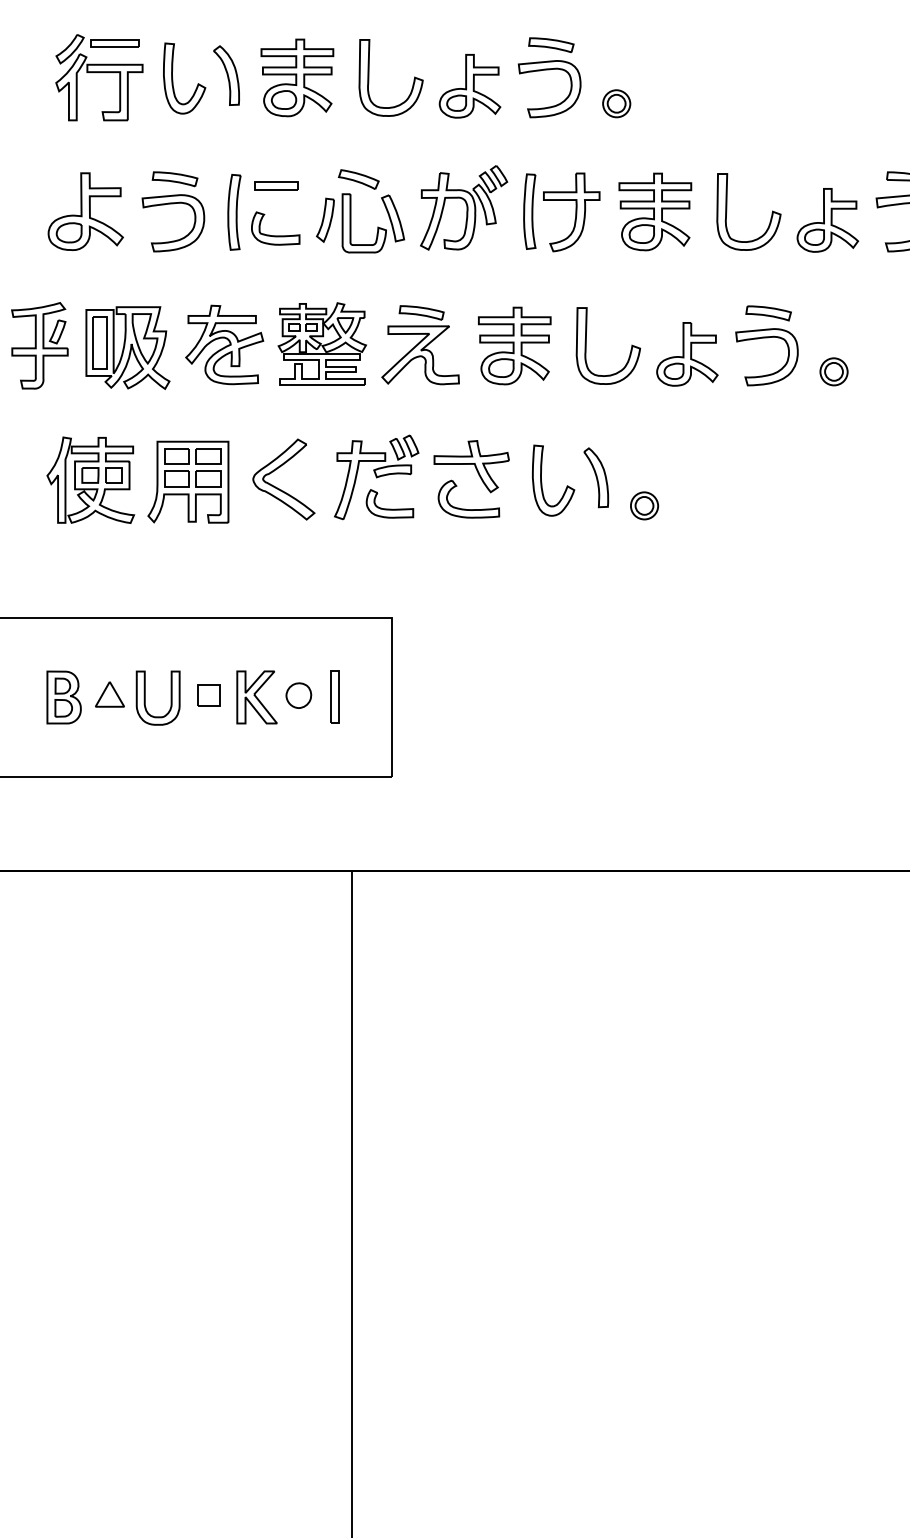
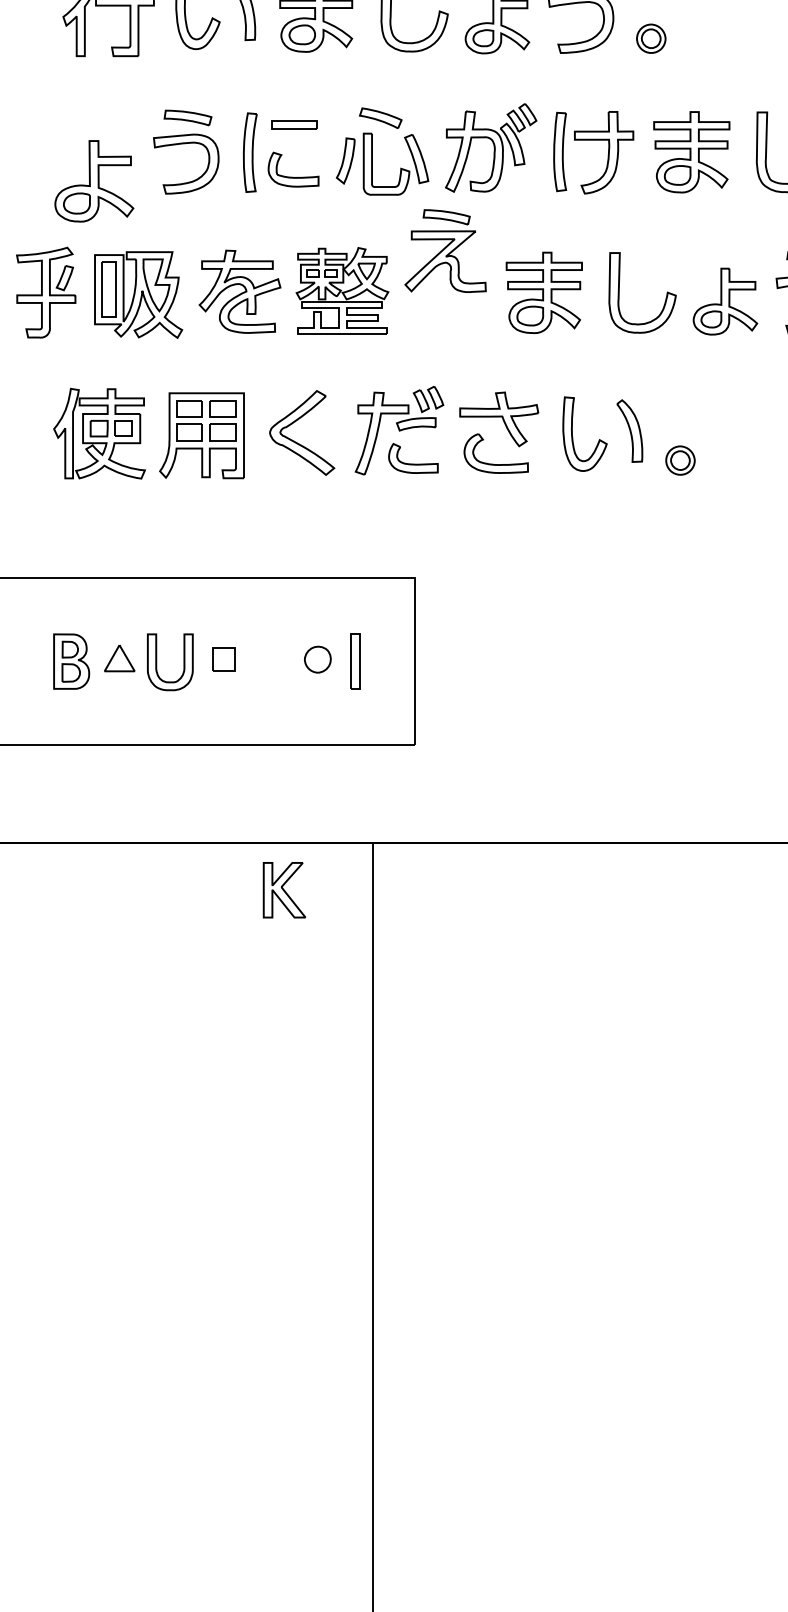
part: (85, 211) -> (94, 181), moved
part: (420, 345) -> (445, 251), moved
part: (256, 697) -> (283, 890), moved

